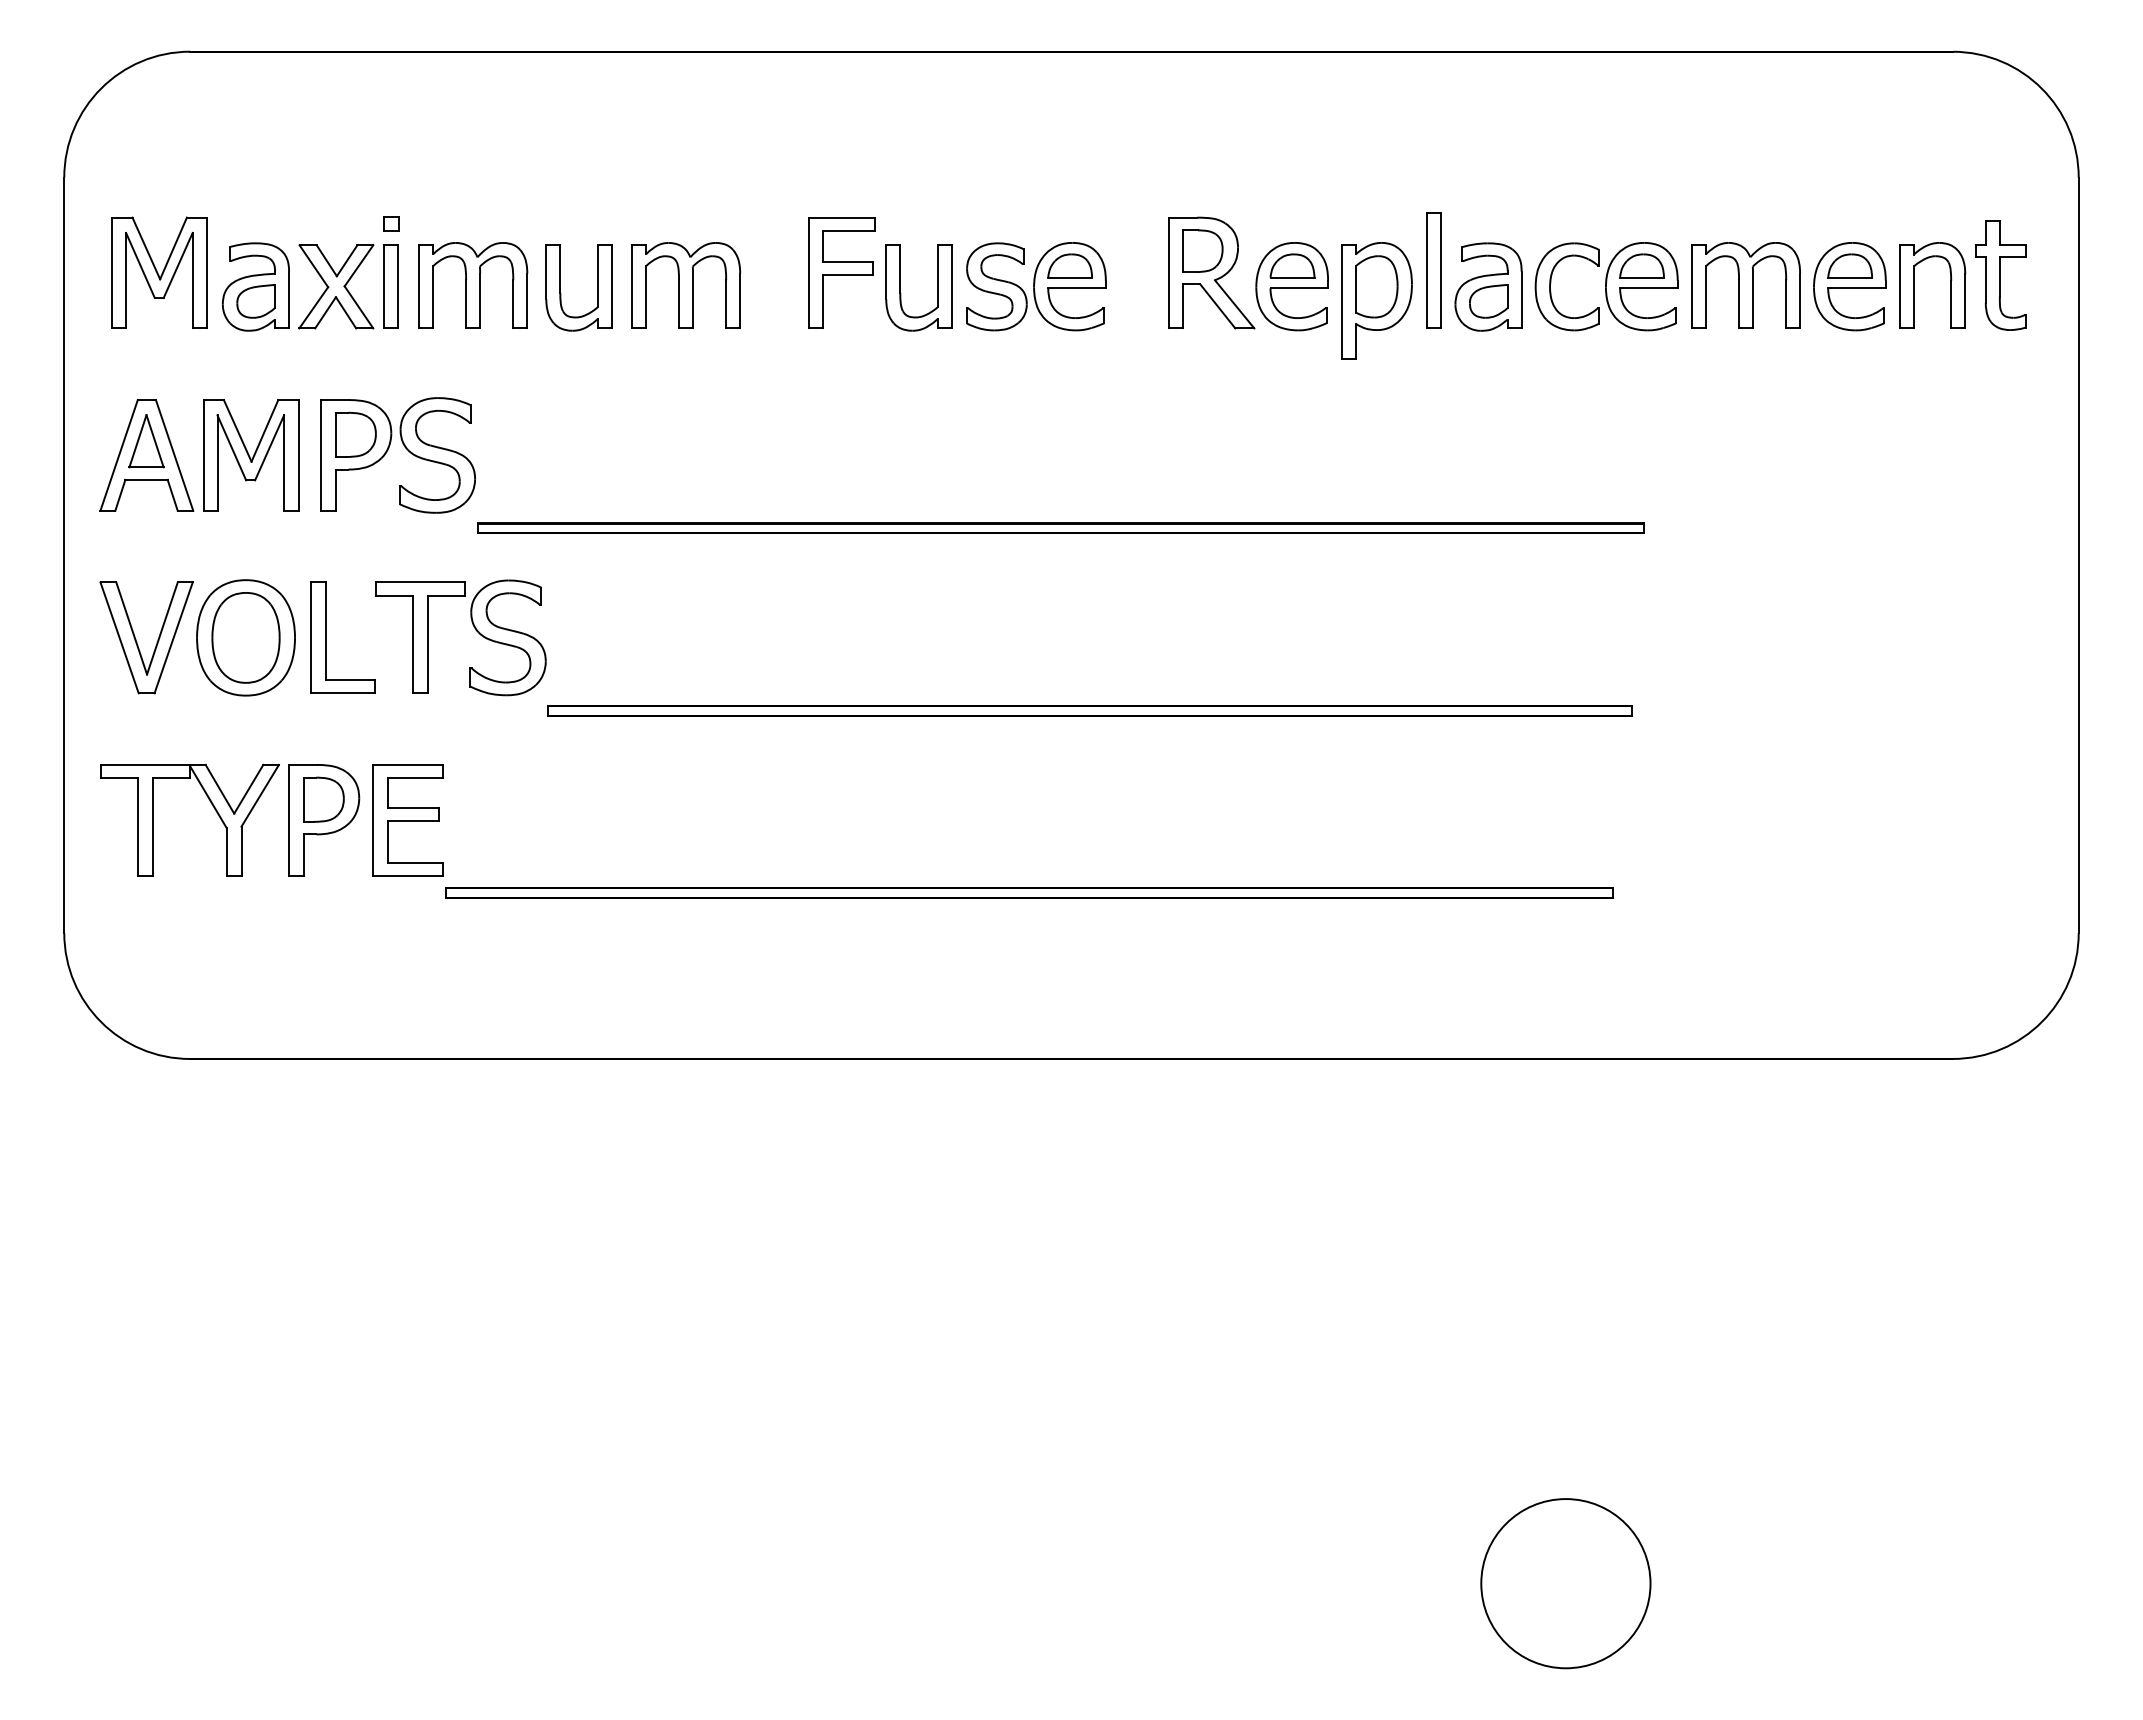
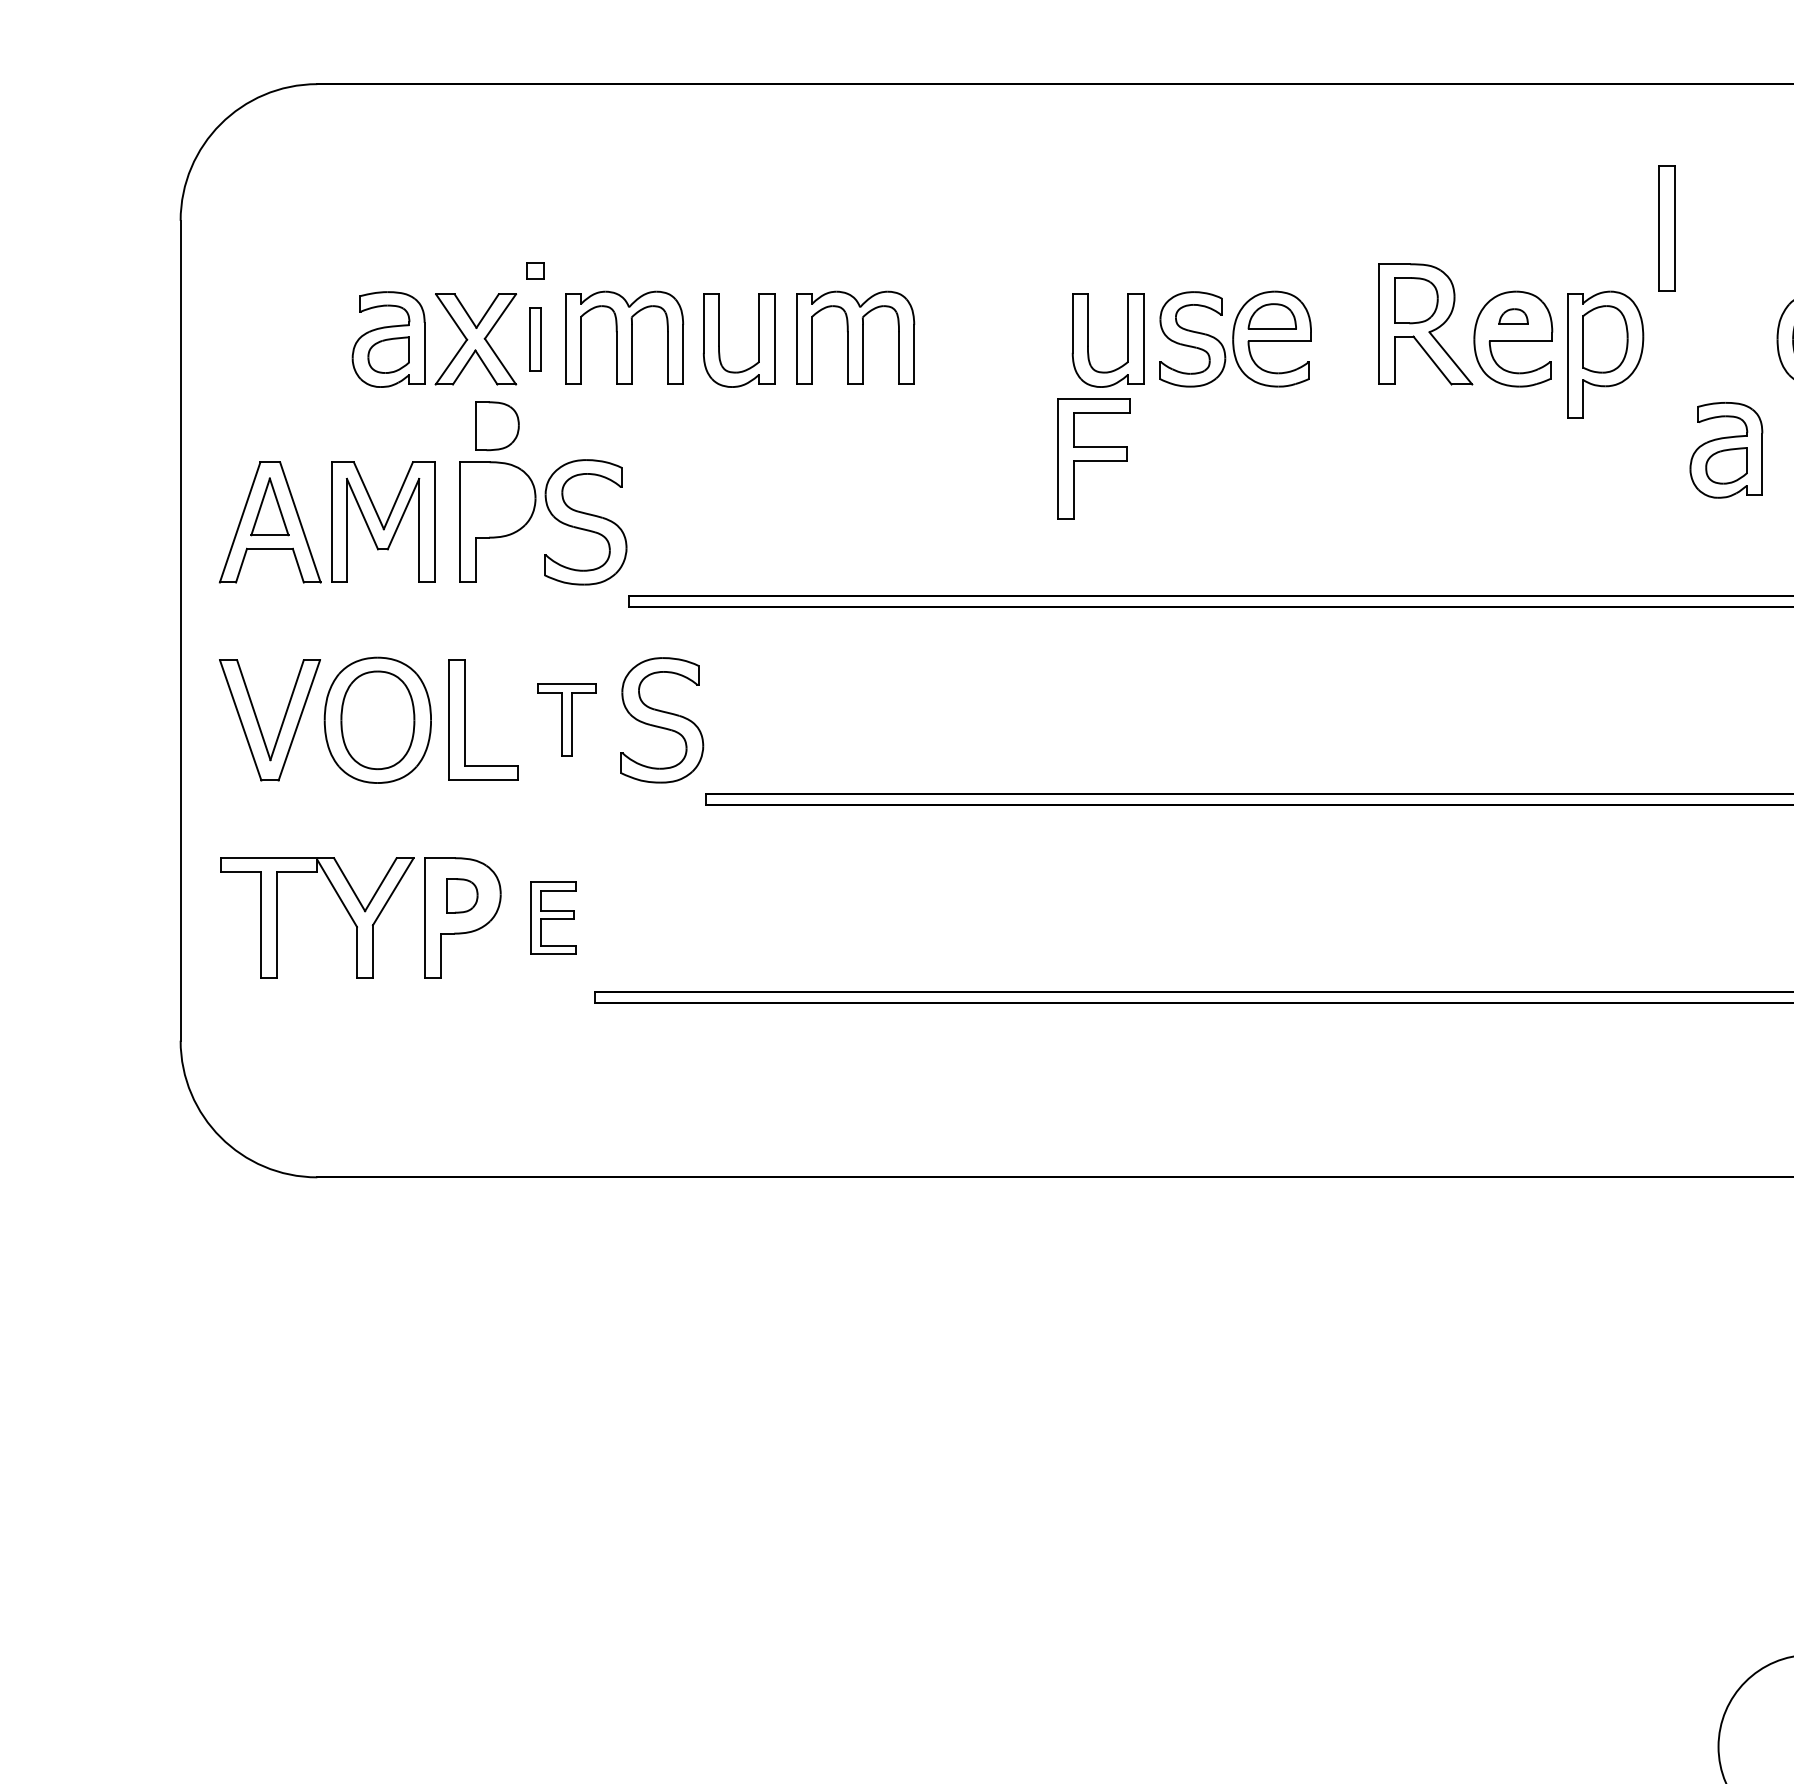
part: (1292, 265) -> (1513, 316), size x0.6
part: (1433, 270) -> (1666, 228), moved
part: (159, 272) -> (283, 323), removed
part: (841, 272) -> (1093, 458), moved
part: (390, 286) -> (534, 338), size x0.7
part: (1488, 286) -> (1726, 449), moved
part: (355, 434) -> (496, 425), moved
part: (420, 637) -> (567, 719), size x0.6
part: (323, 799) -> (461, 895), size x0.7
part: (407, 820) -> (553, 918), size x0.6

